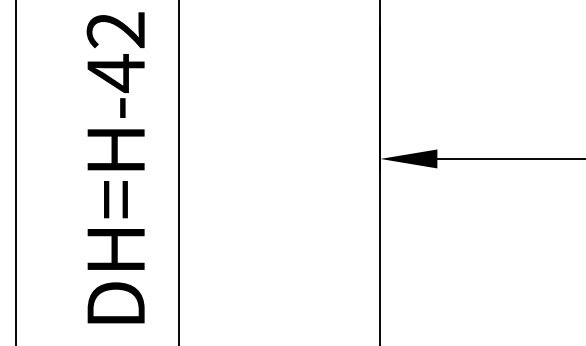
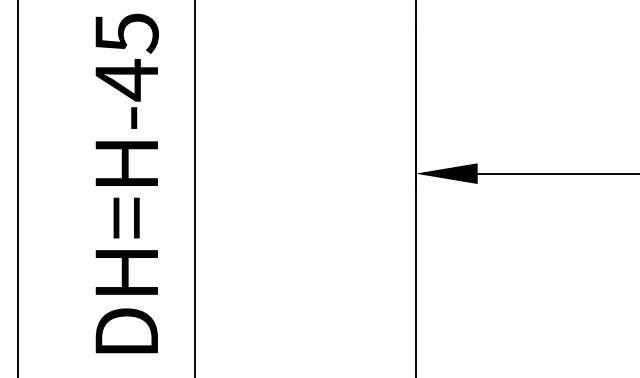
text: (115, 30) -> (126, 33), DH=H-42 -> DH=H-45

